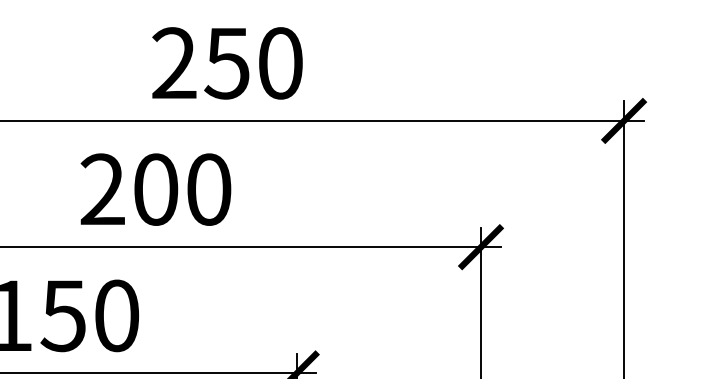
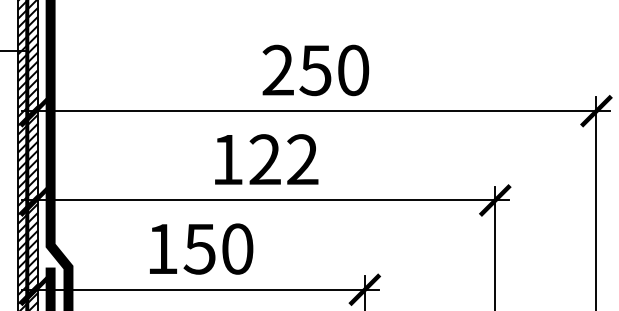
text: (156, 189) -> (265, 159), 200 -> 122

